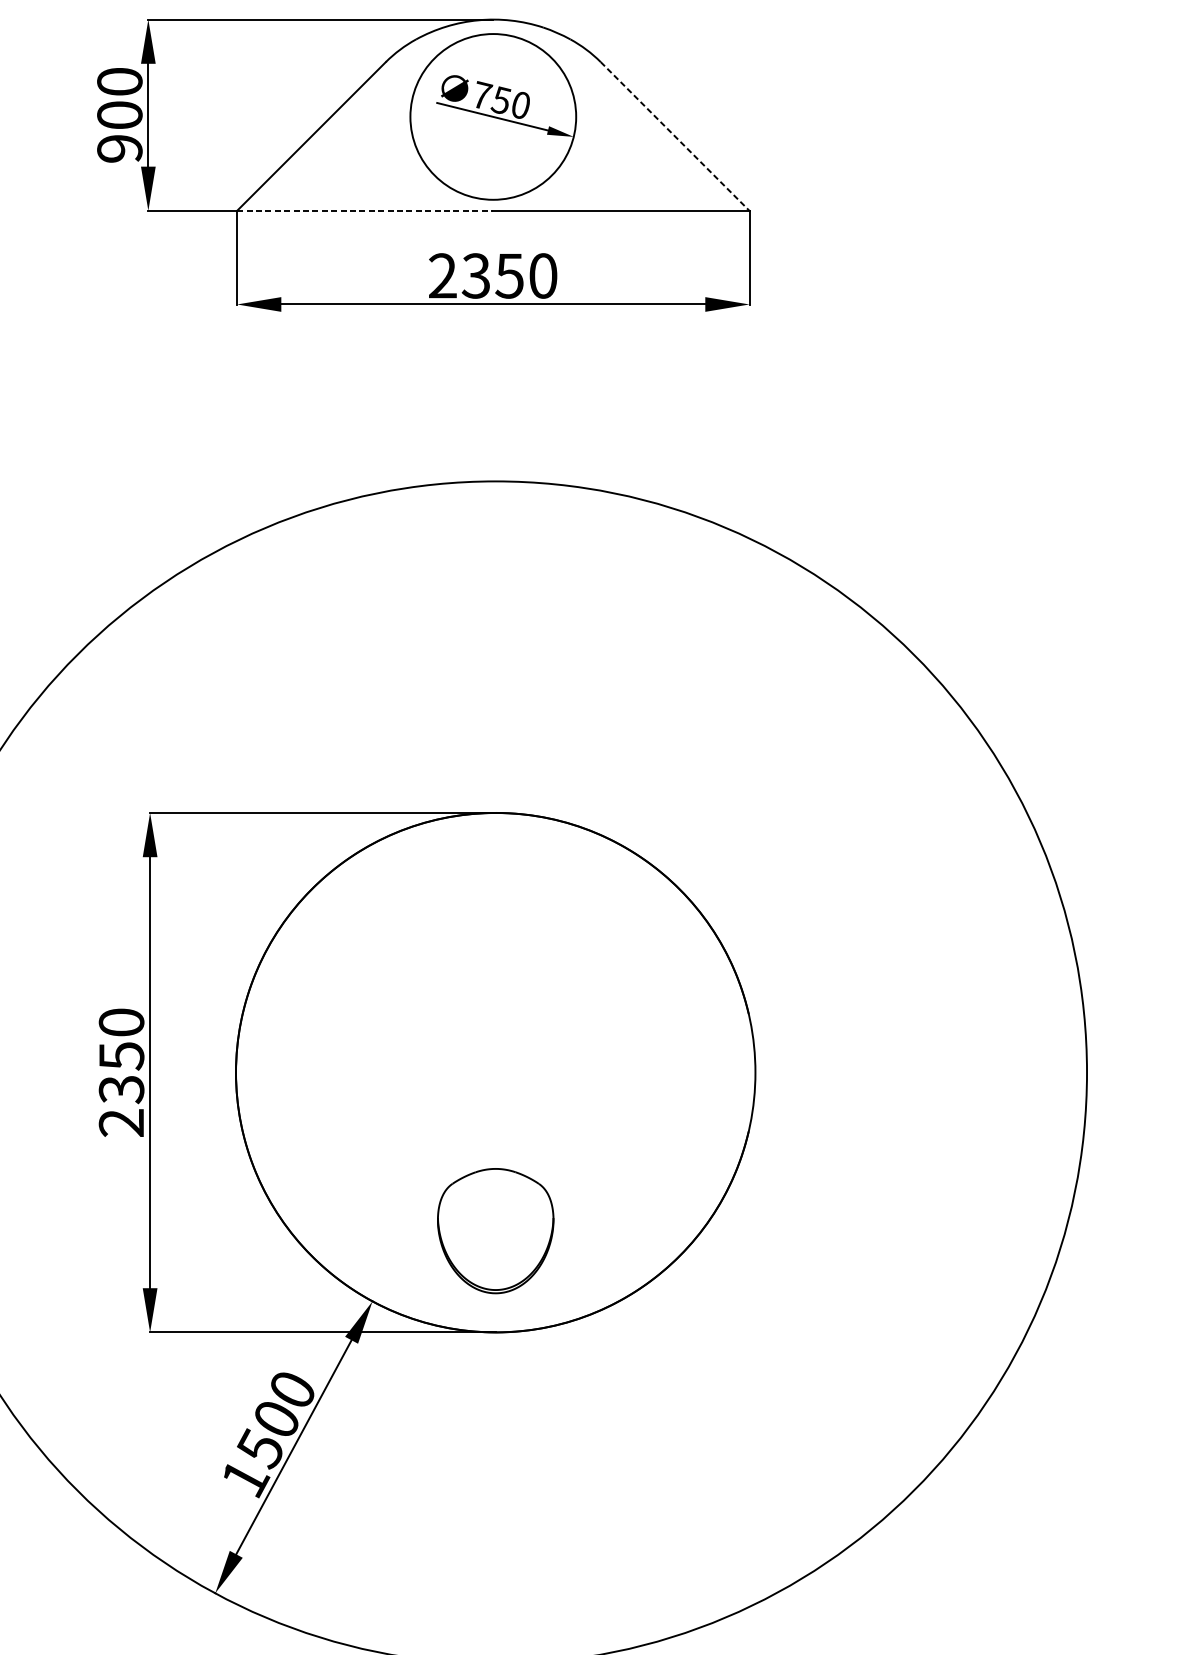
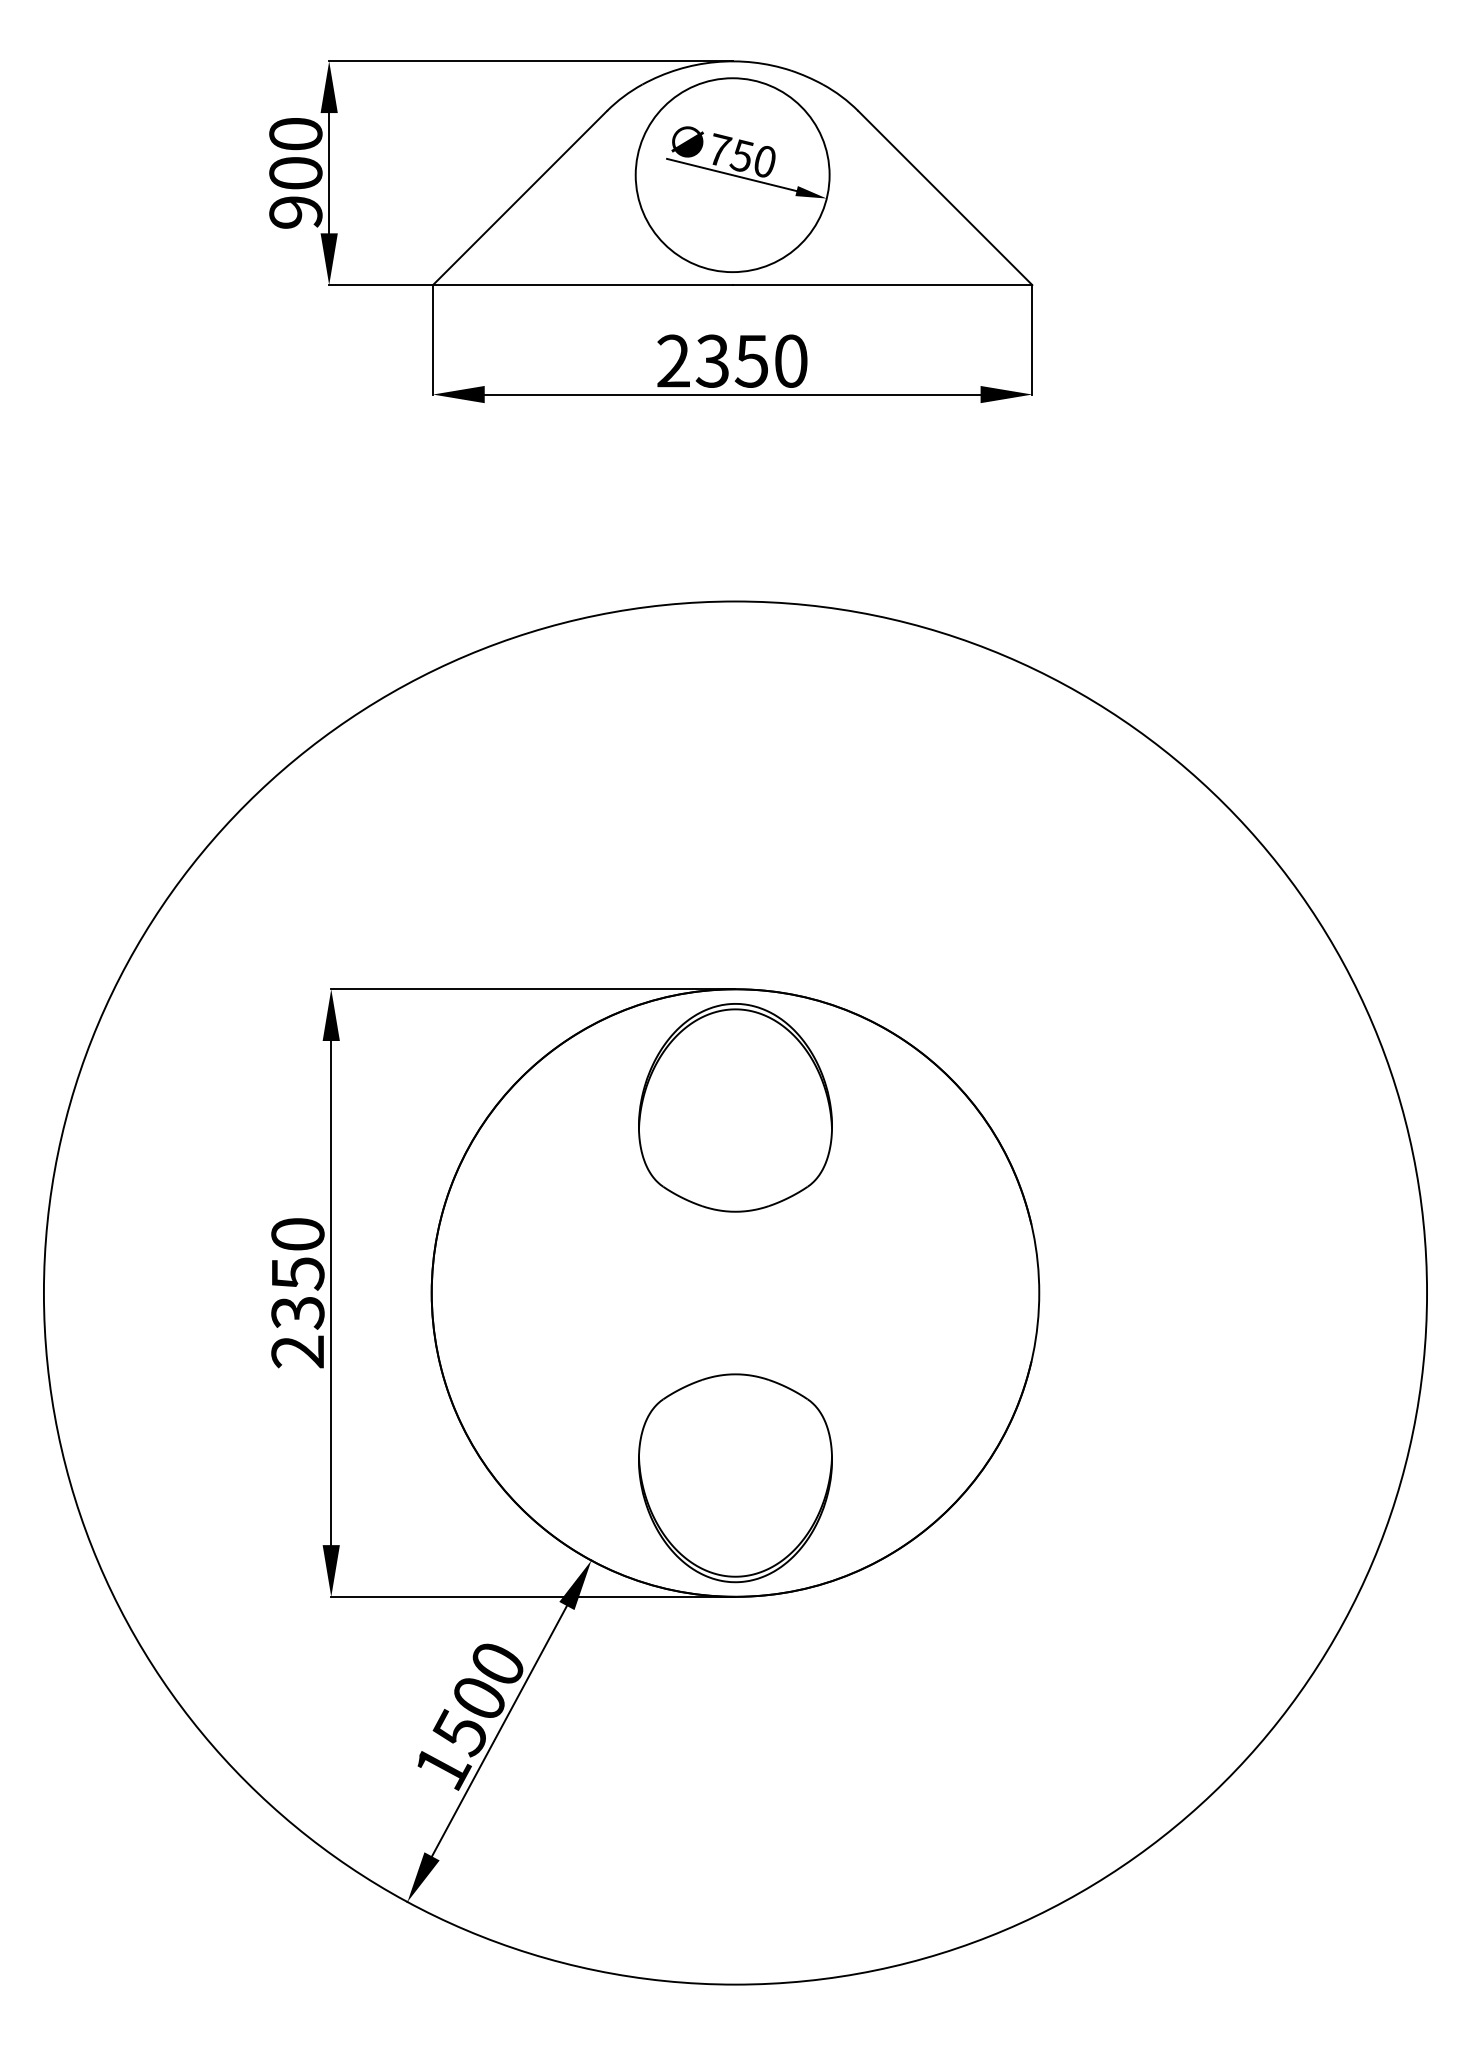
line: (675, 136) -> (945, 198), dashed -> solid
line: (364, 211) -> (582, 285), dashed -> solid
part: (495, 914) -> (735, 1107), added
part: (495, 1231) -> (735, 1478), size x1.43

